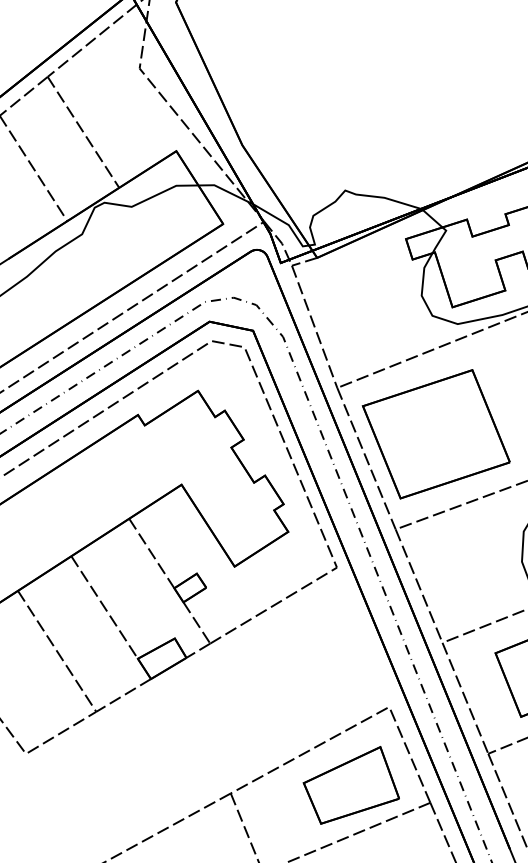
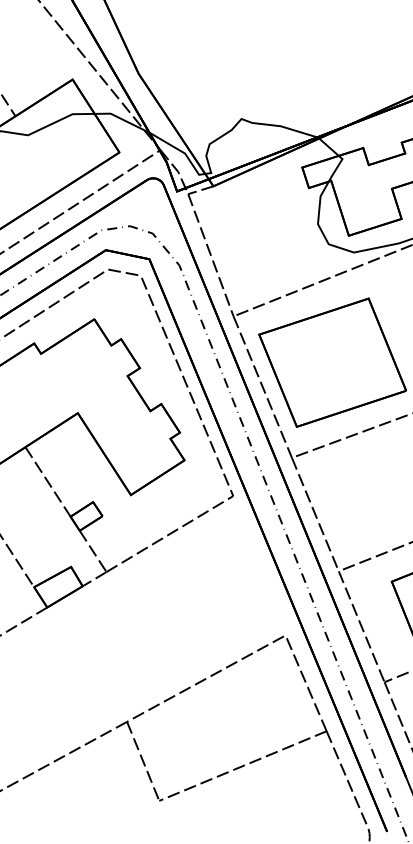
part: (350, 785) -> (246, 713), removed

